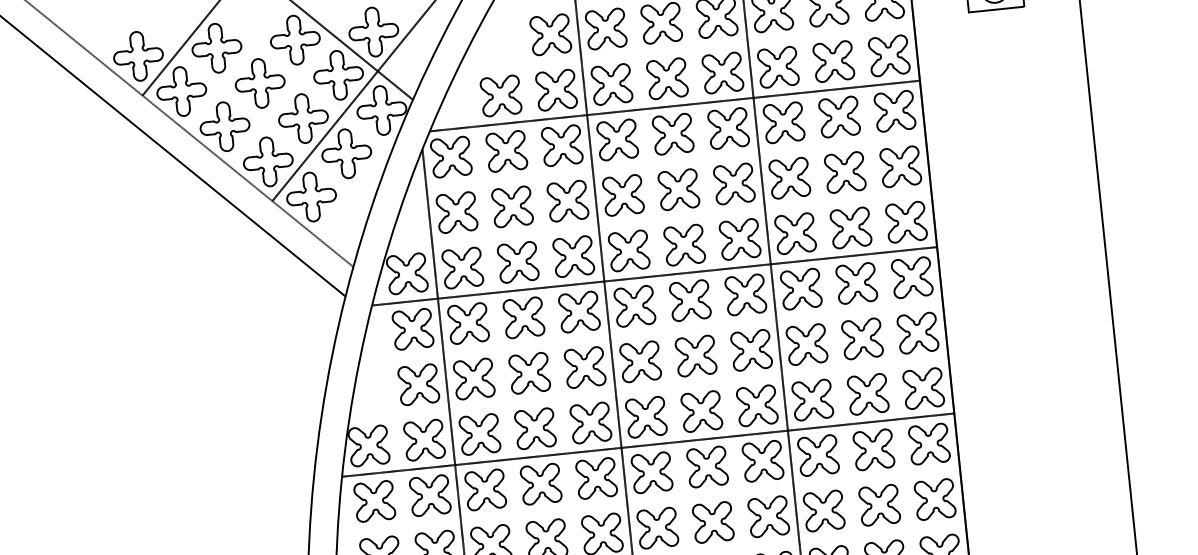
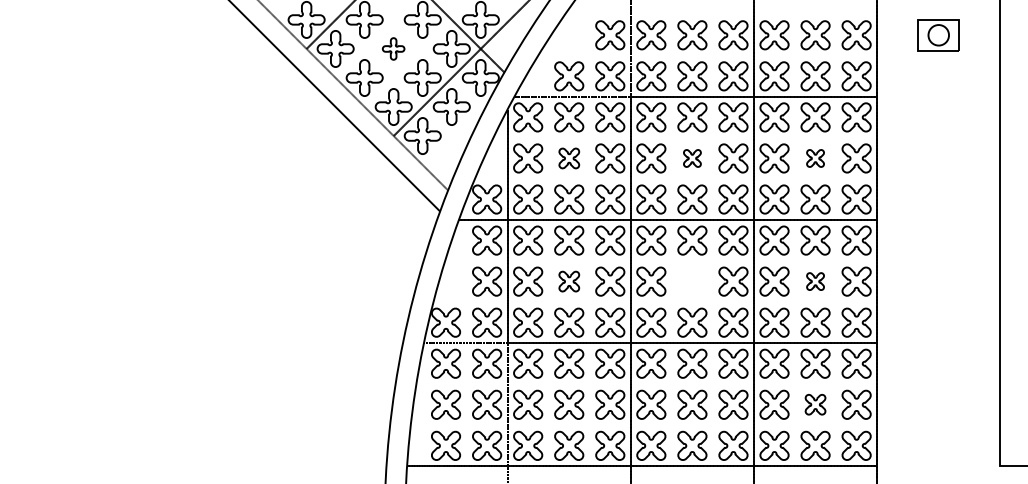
part: (259, 82) -> (393, 48), size x0.6
part: (845, 172) -> (815, 158), size x0.6
part: (679, 189) -> (692, 158), size x0.6
part: (512, 206) -> (569, 158), size x0.7
part: (862, 338) -> (815, 281), size x0.6
part: (696, 355) -> (692, 281), removed
part: (530, 373) -> (569, 281), size x0.7
part: (879, 504) -> (815, 404), size x0.7

